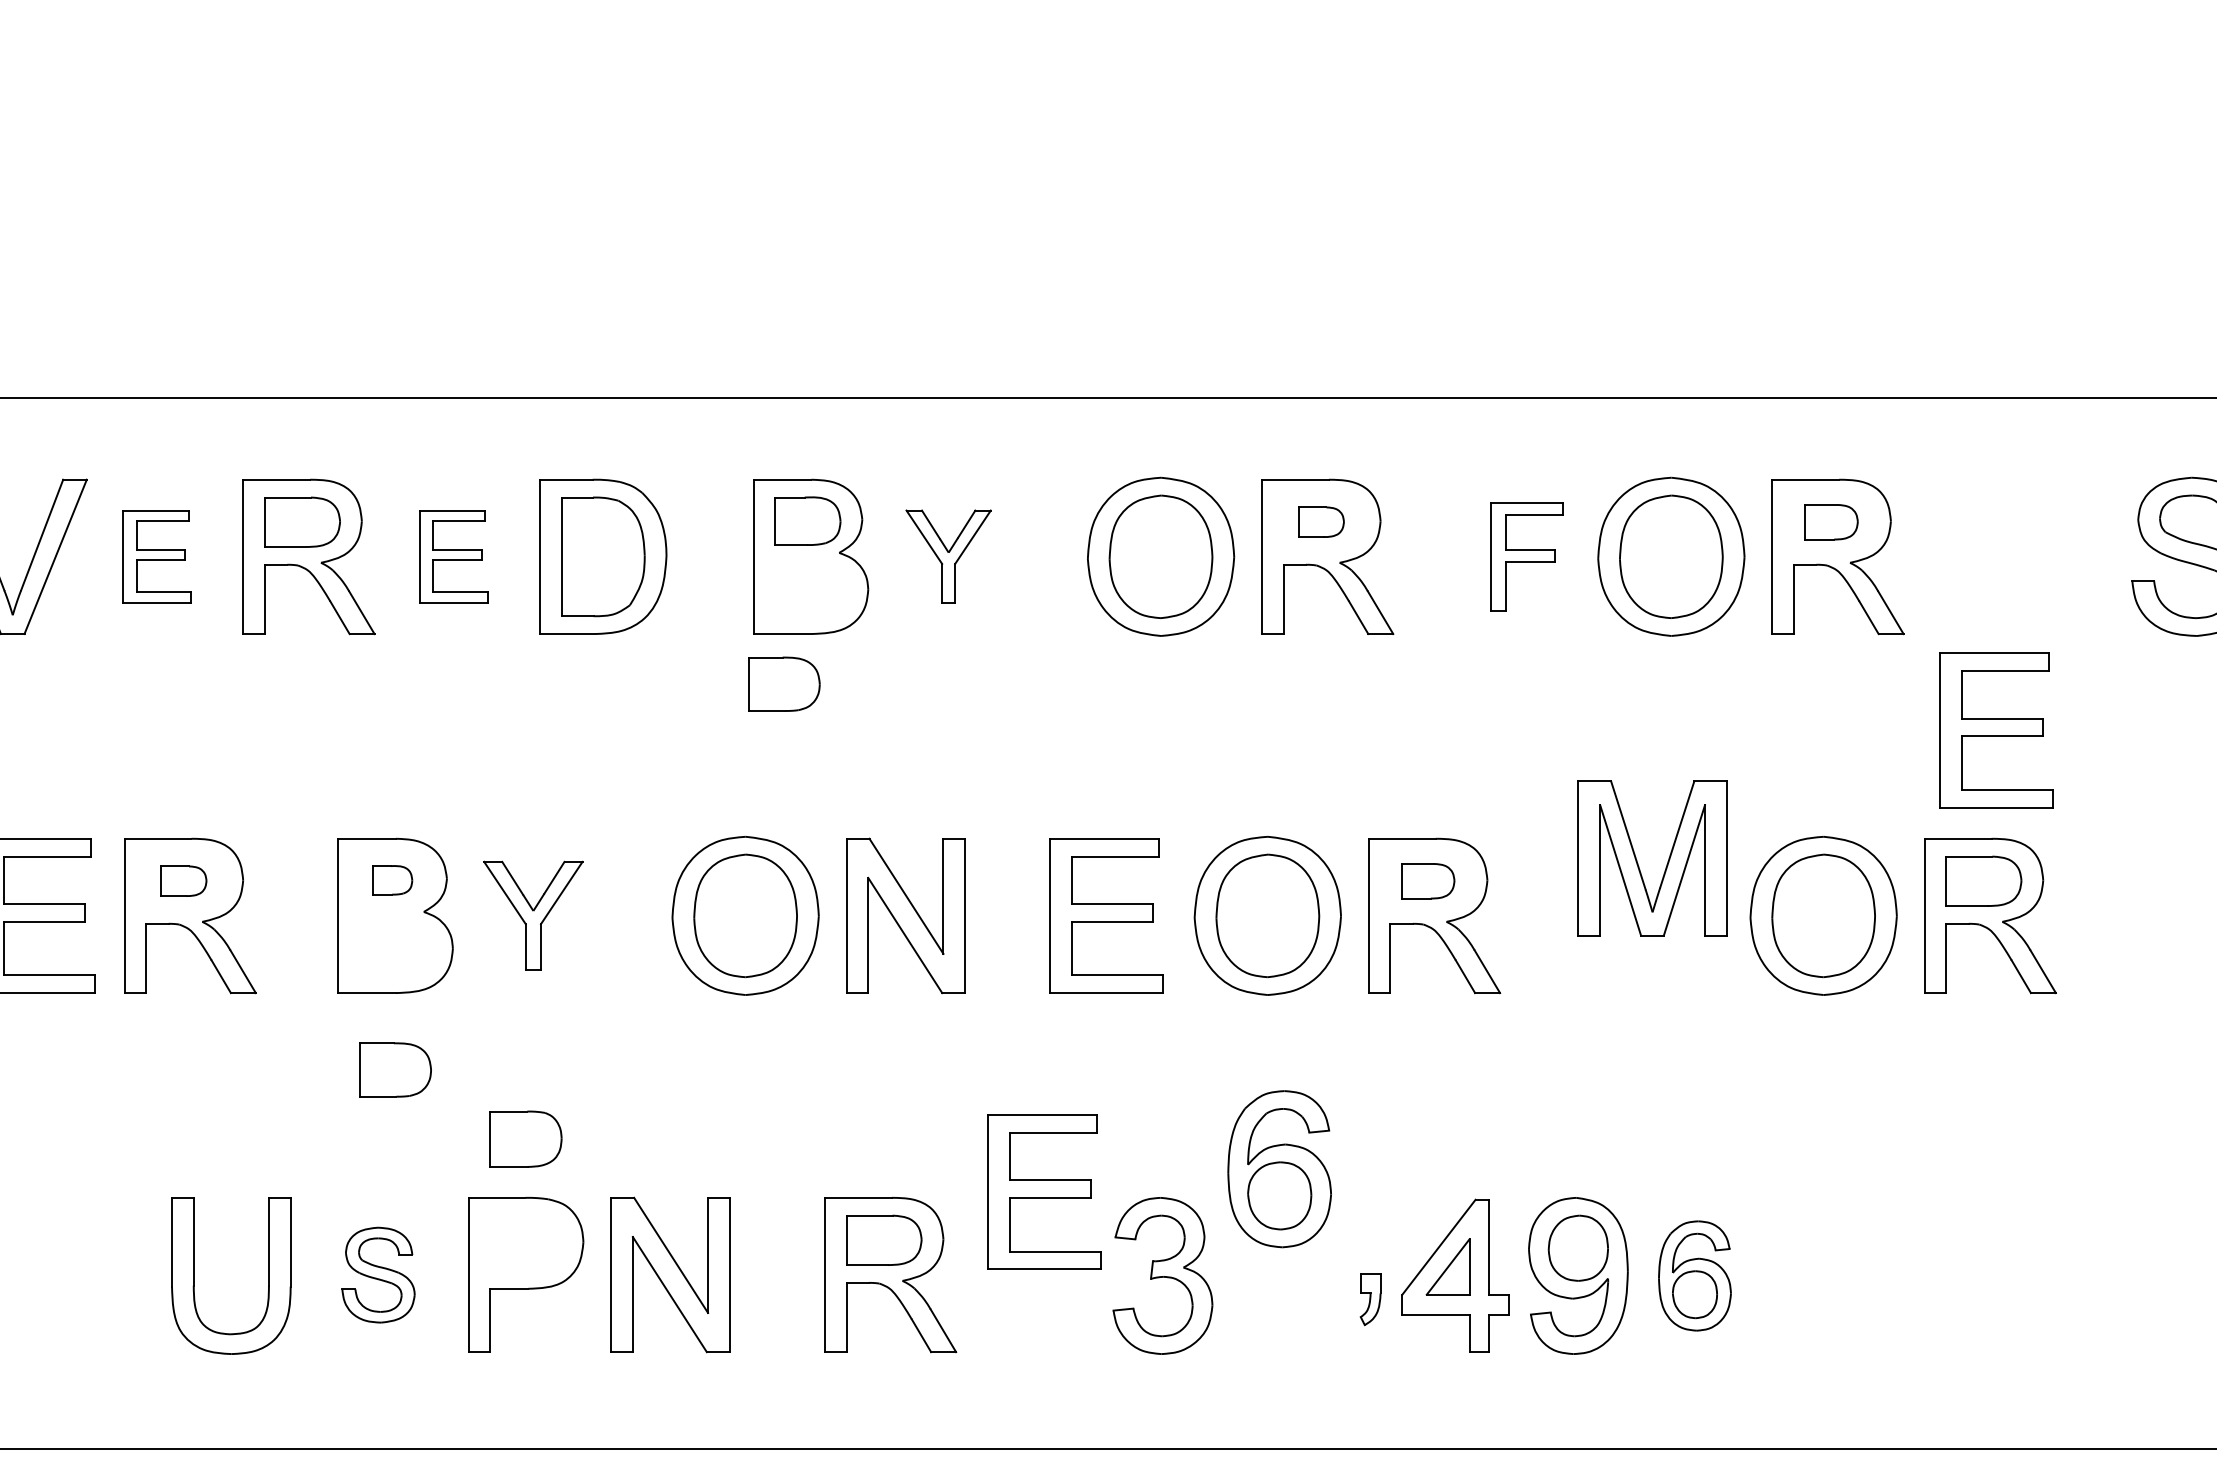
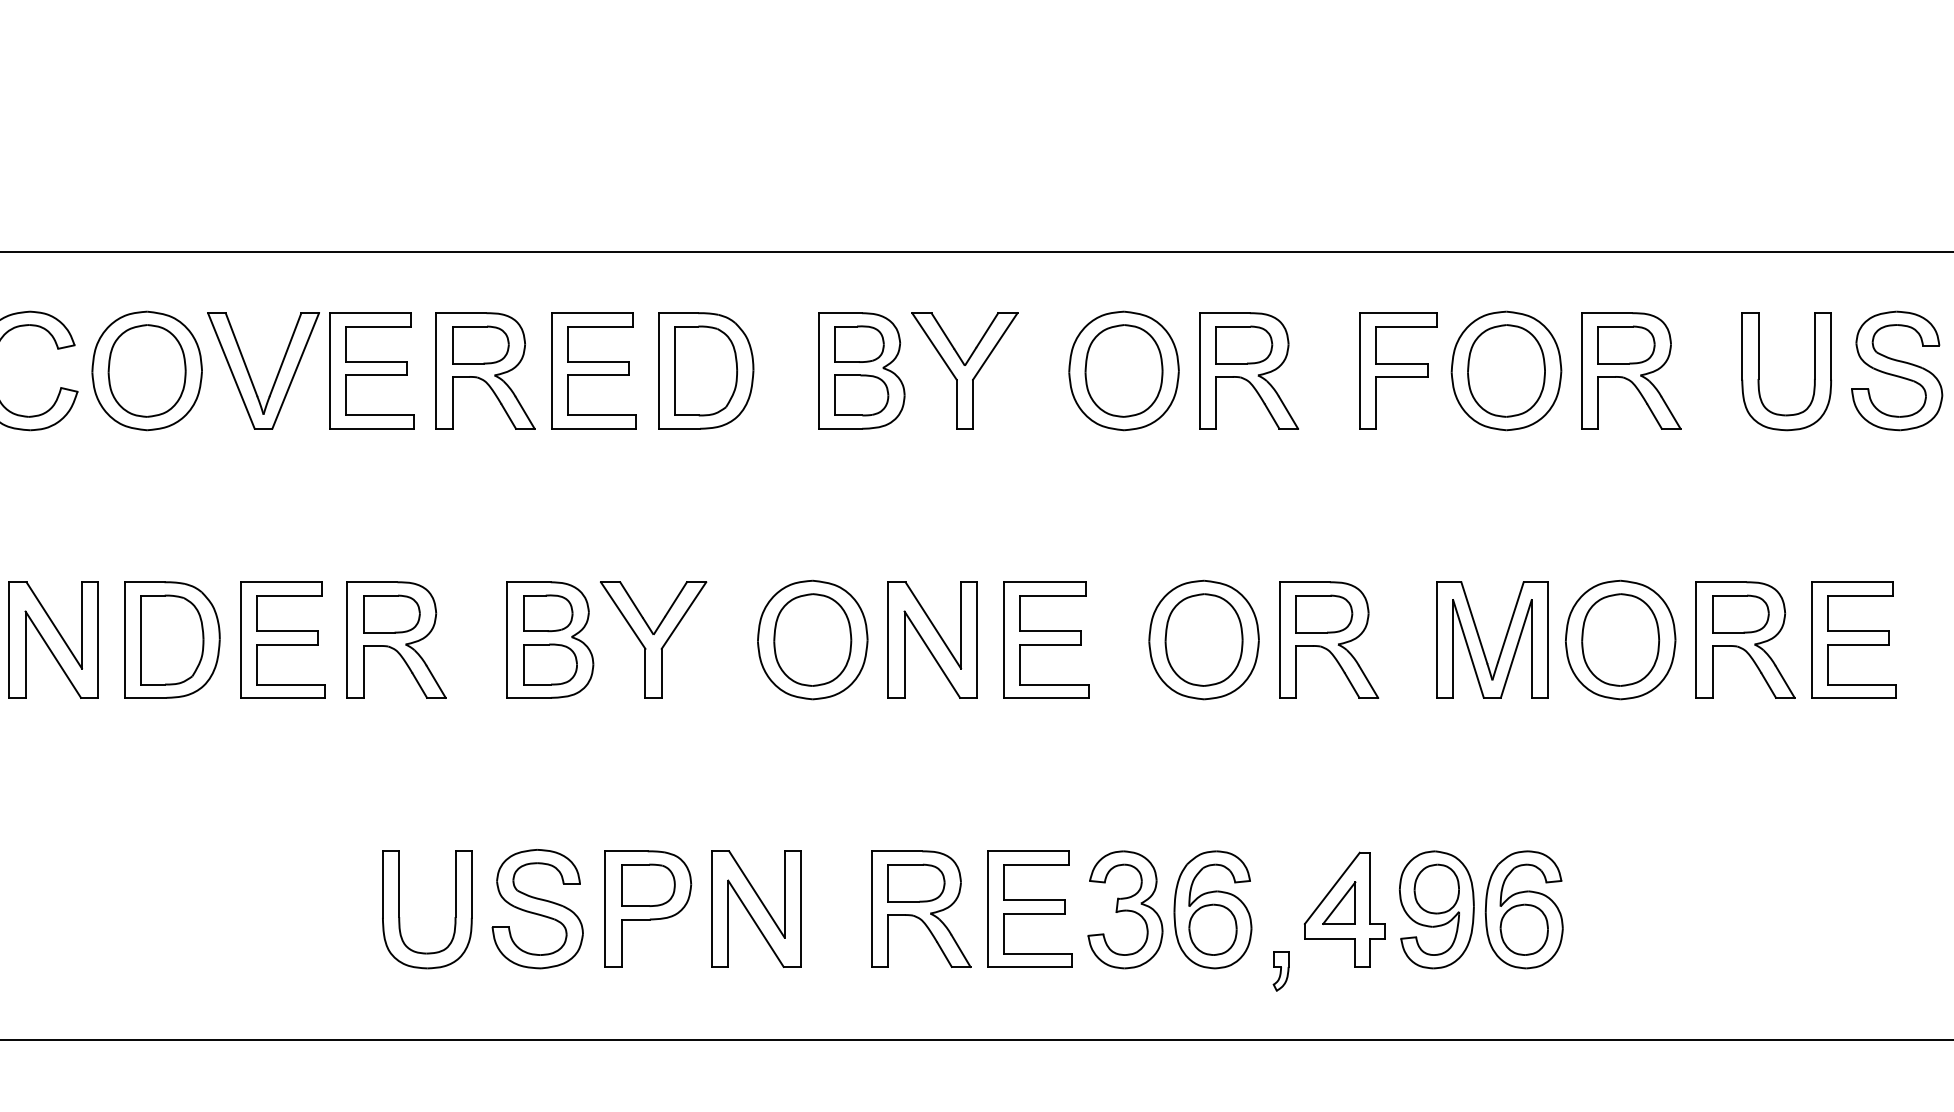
part: (1321, 521) -> (1244, 344), size x1.67
part: (1831, 521) -> (1626, 344), size x1.43
part: (156, 556) -> (371, 370), size x1.67
part: (453, 556) -> (593, 370), size x1.67
part: (948, 556) -> (964, 370), size x1.67
part: (1527, 556) -> (1398, 370), size x1.43
part: (2008, 557) -> (1759, 371), added
part: (783, 684) -> (861, 395), moved
part: (1995, 729) -> (1853, 639), moved
part: (1637, 860) -> (1481, 641), moved
part: (183, 880) -> (391, 613), size x1.67
part: (392, 880) -> (548, 613), size x1.67
part: (1428, 880) -> (1324, 613), size x1.43
part: (533, 915) -> (653, 639), size x1.43
part: (1106, 915) -> (1046, 639), moved
part: (395, 1069) -> (550, 664), moved
part: (526, 1138) -> (648, 884), moved
part: (1279, 1168) -> (1212, 909), moved
part: (1044, 1191) -> (1029, 908), moved
part: (378, 1275) -> (537, 909), size x1.67
part: (1694, 1275) -> (1523, 909), size x1.43
part: (1369, 1299) -> (1280, 971), moved

